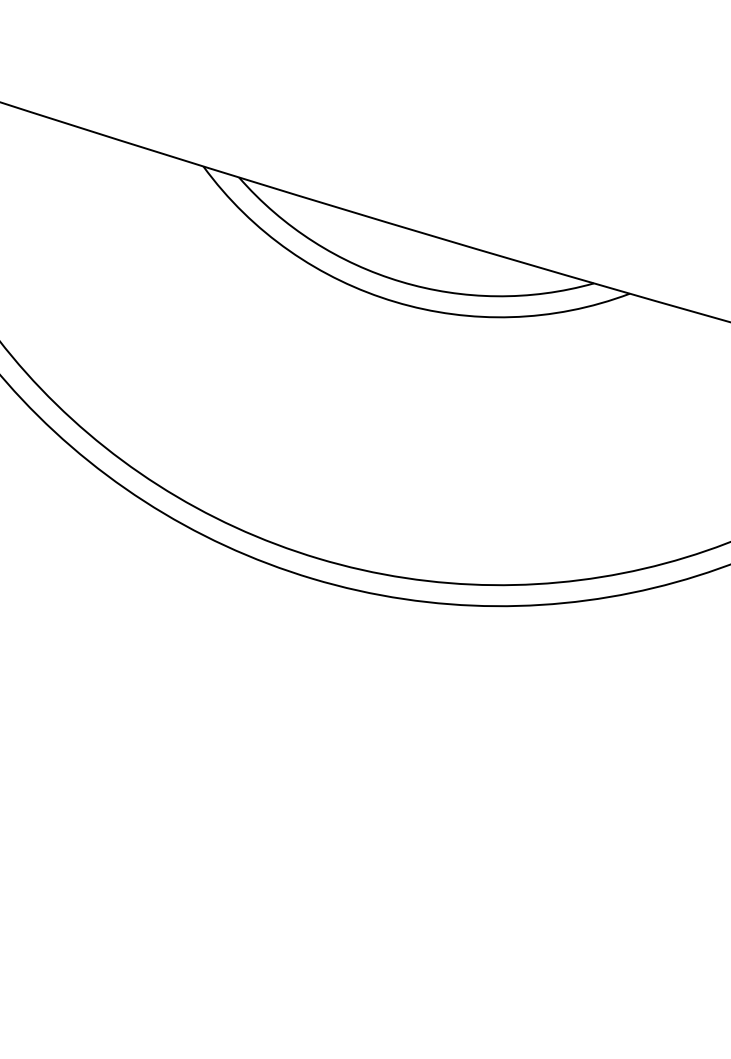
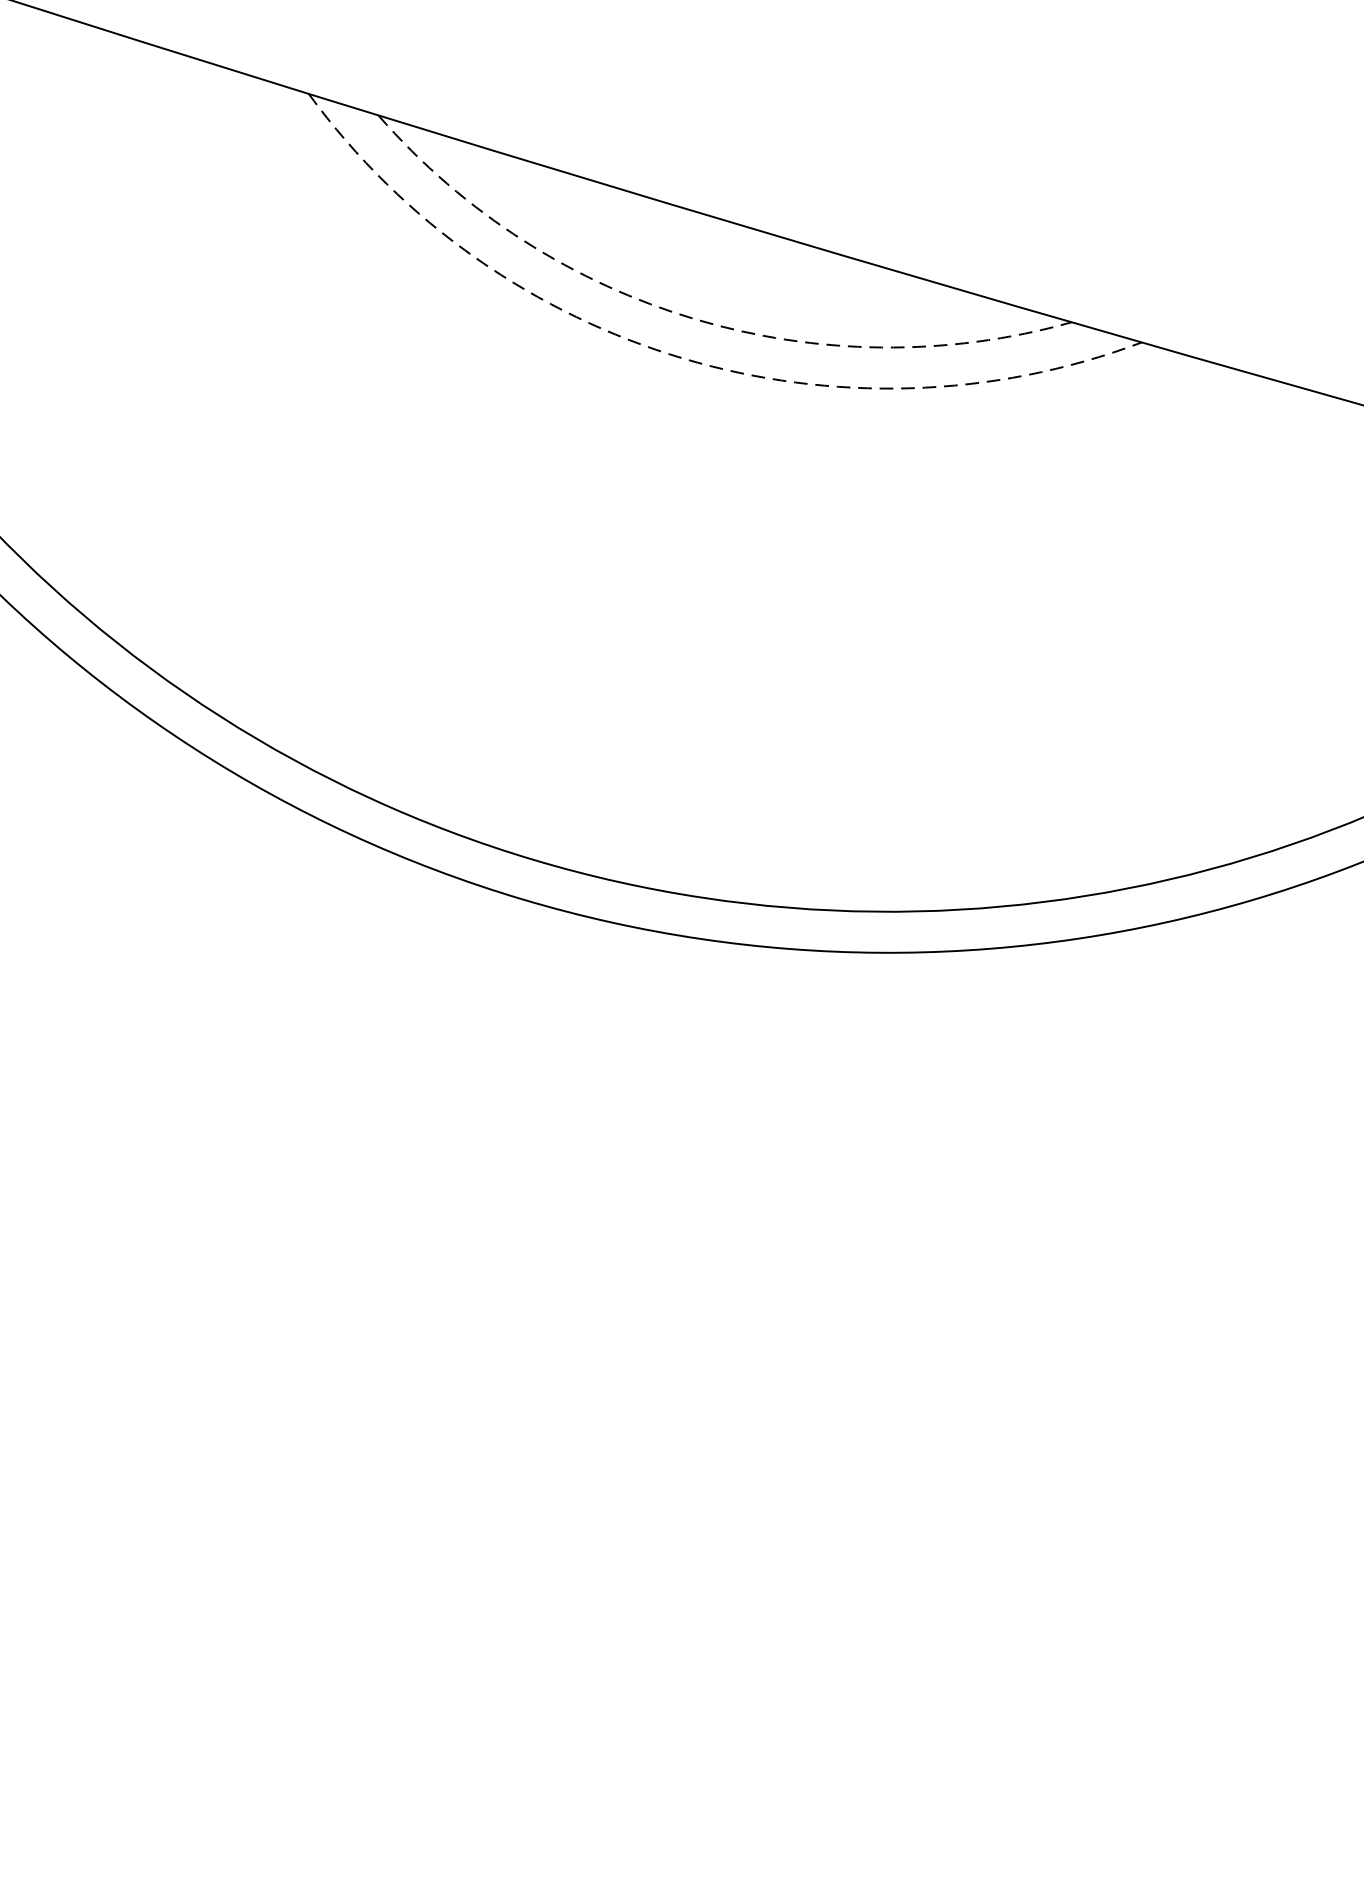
arc: (401, 281) -> (695, 318), solid -> dashed
arc: (395, 301) -> (683, 357), solid -> dashed

